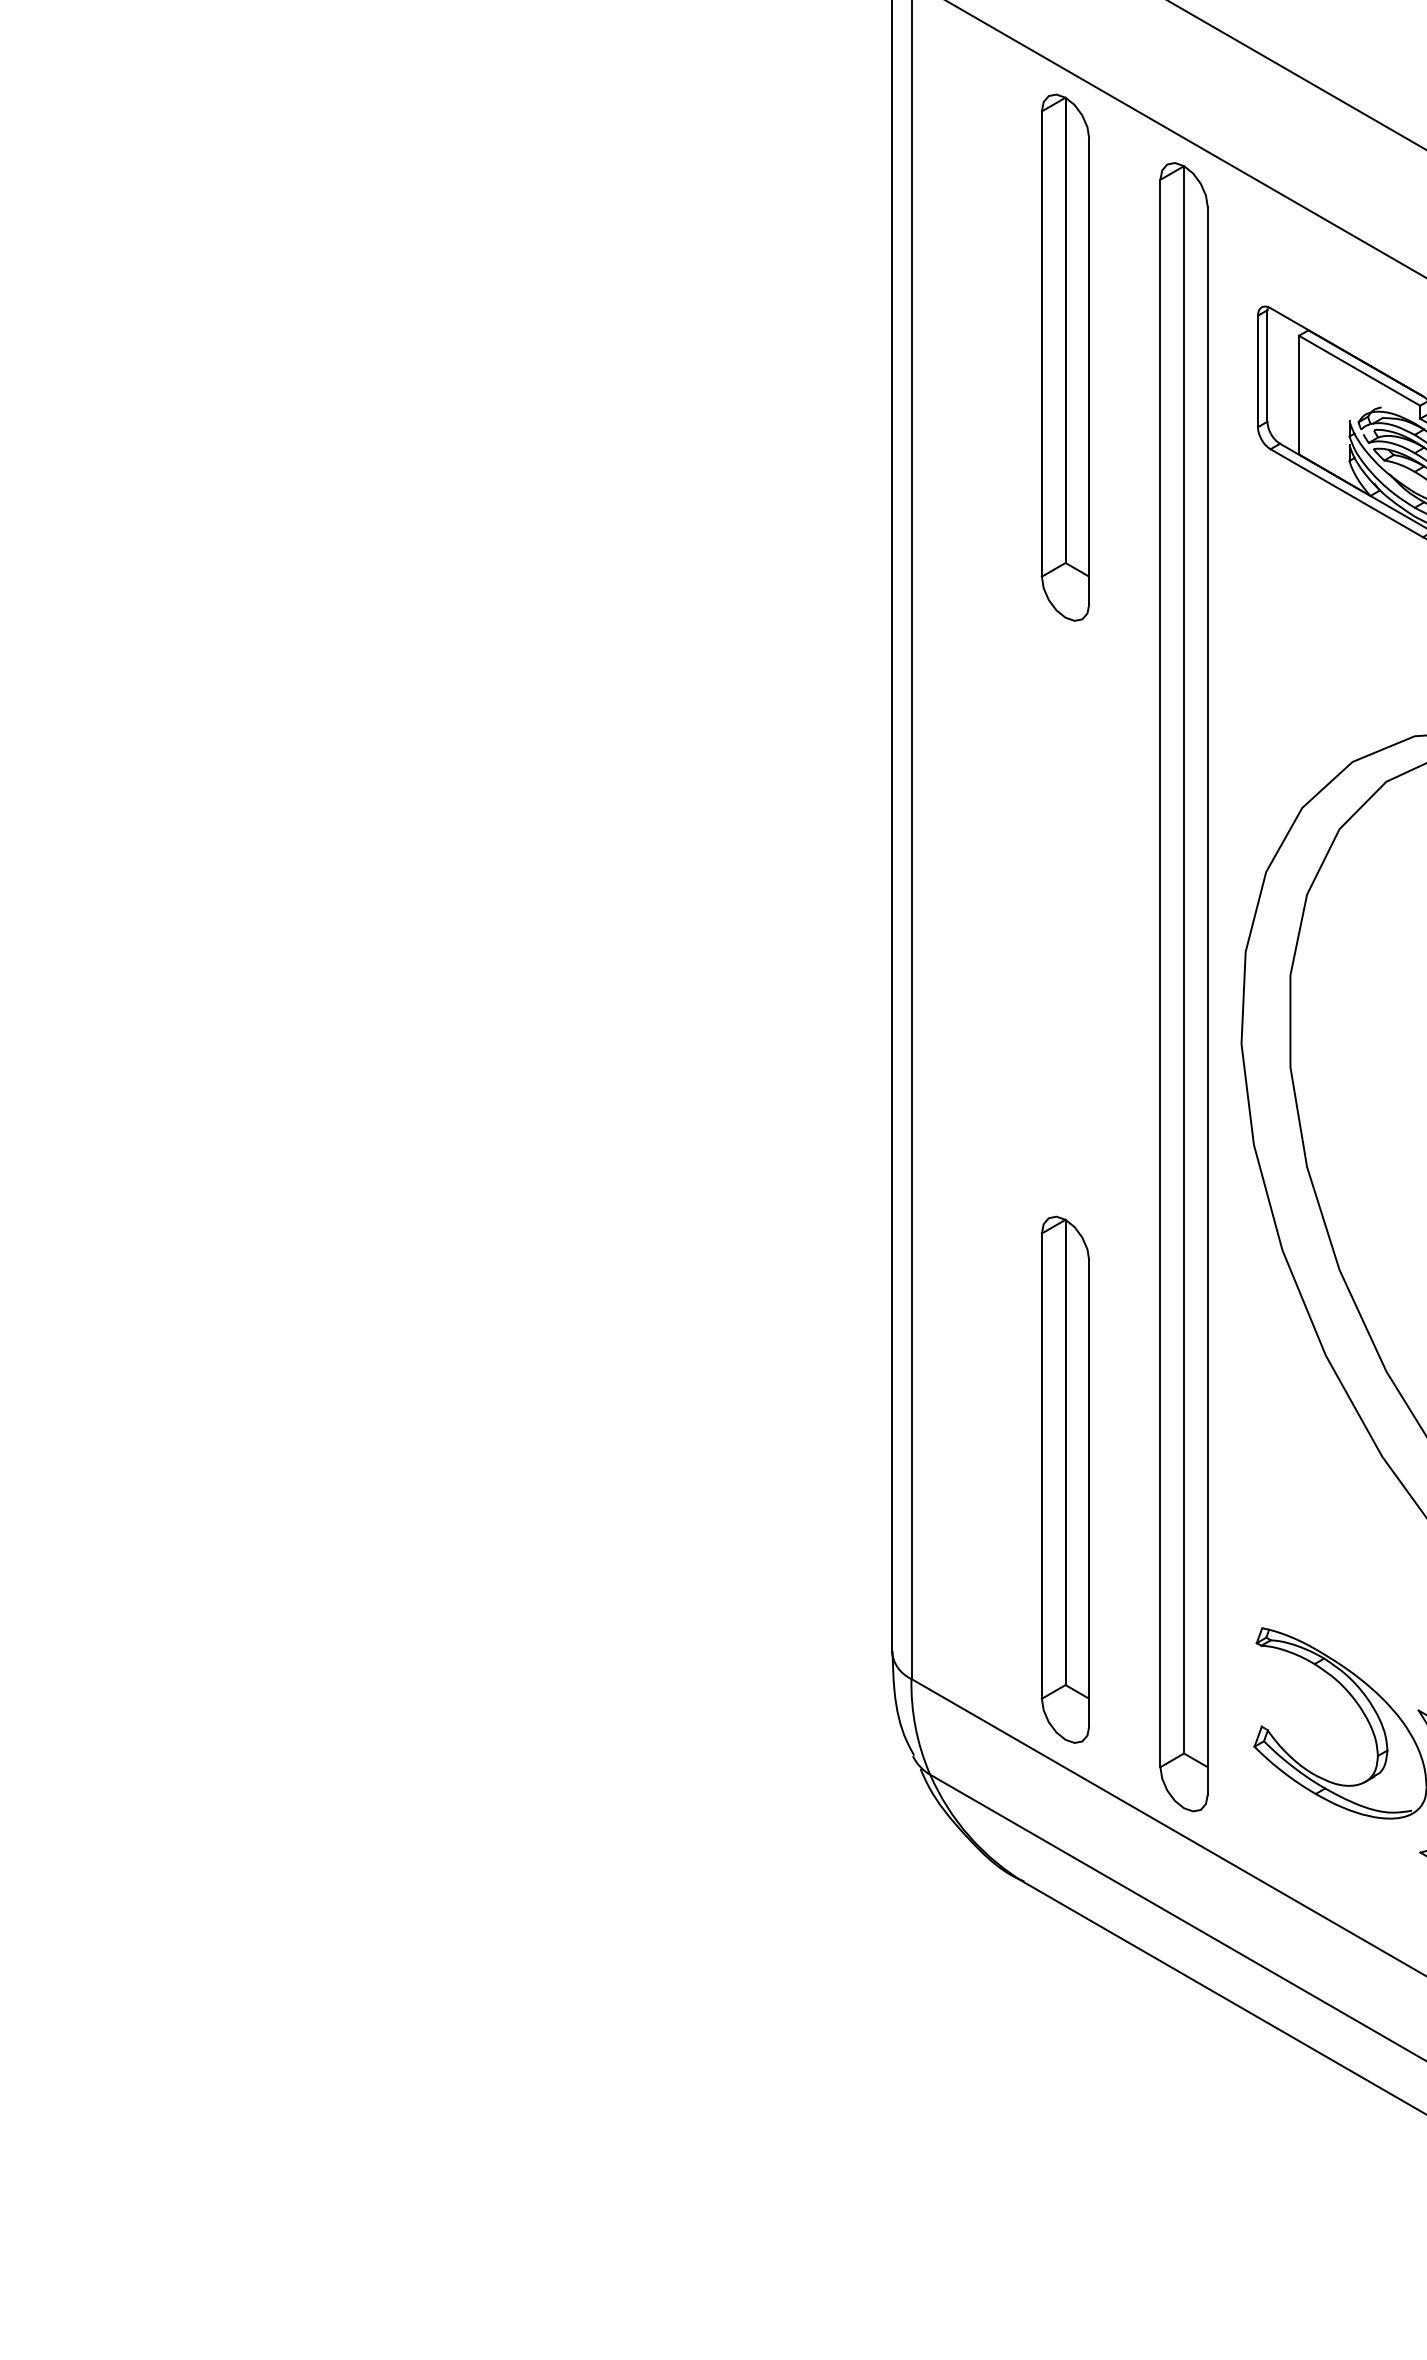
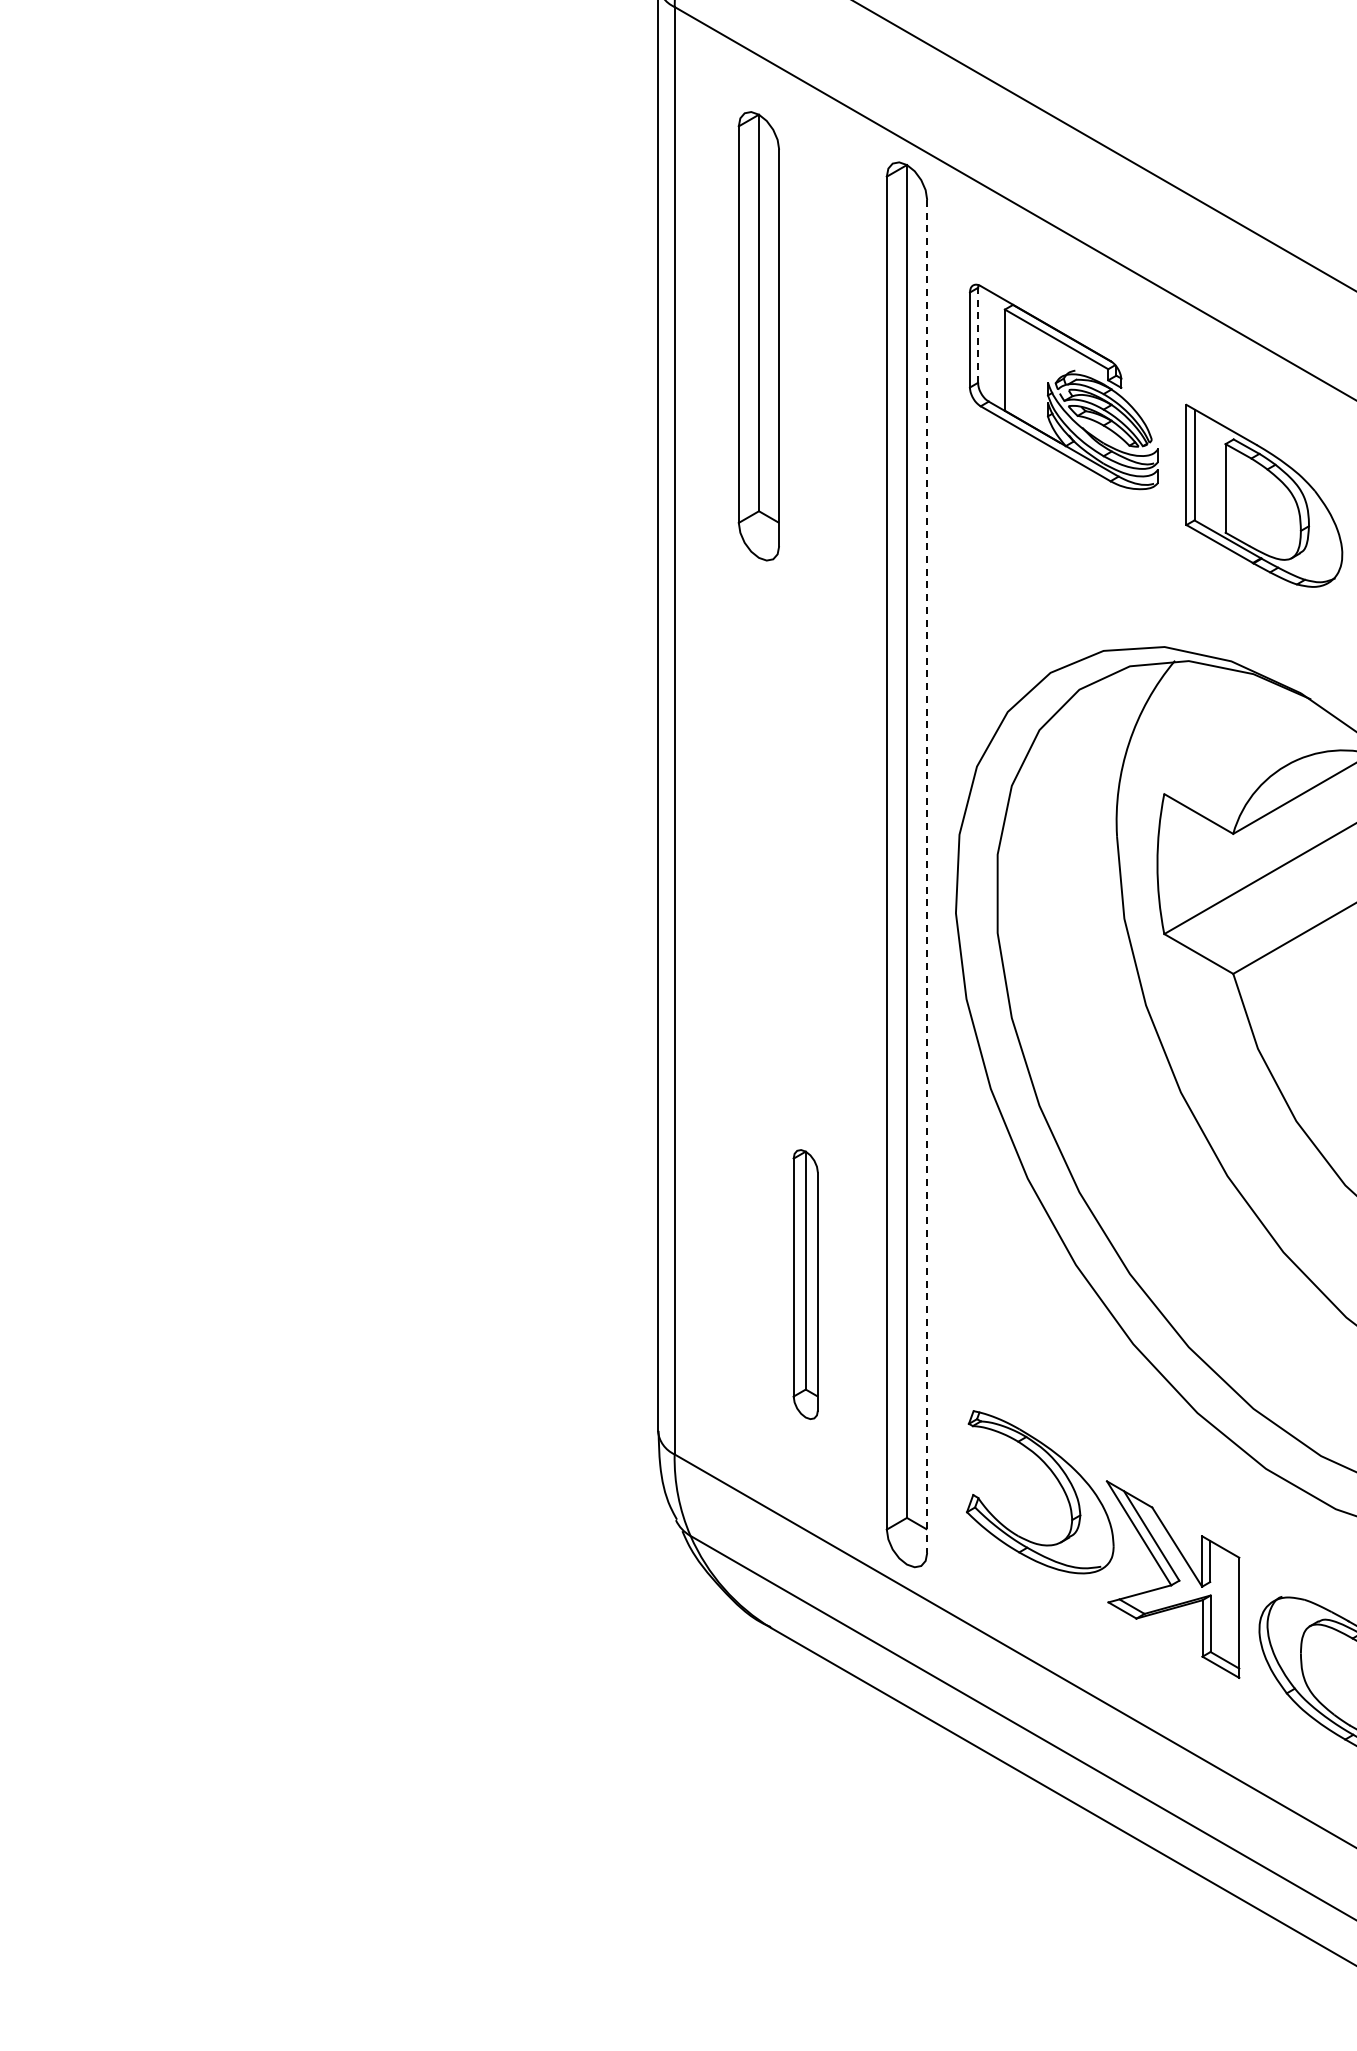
part: (1064, 357) -> (758, 336), moved
line: (1267, 366) -> (978, 335), solid -> dashed
line: (1208, 1000) -> (927, 876), solid -> dashed
part: (1064, 1479) -> (805, 1284), size x0.6

